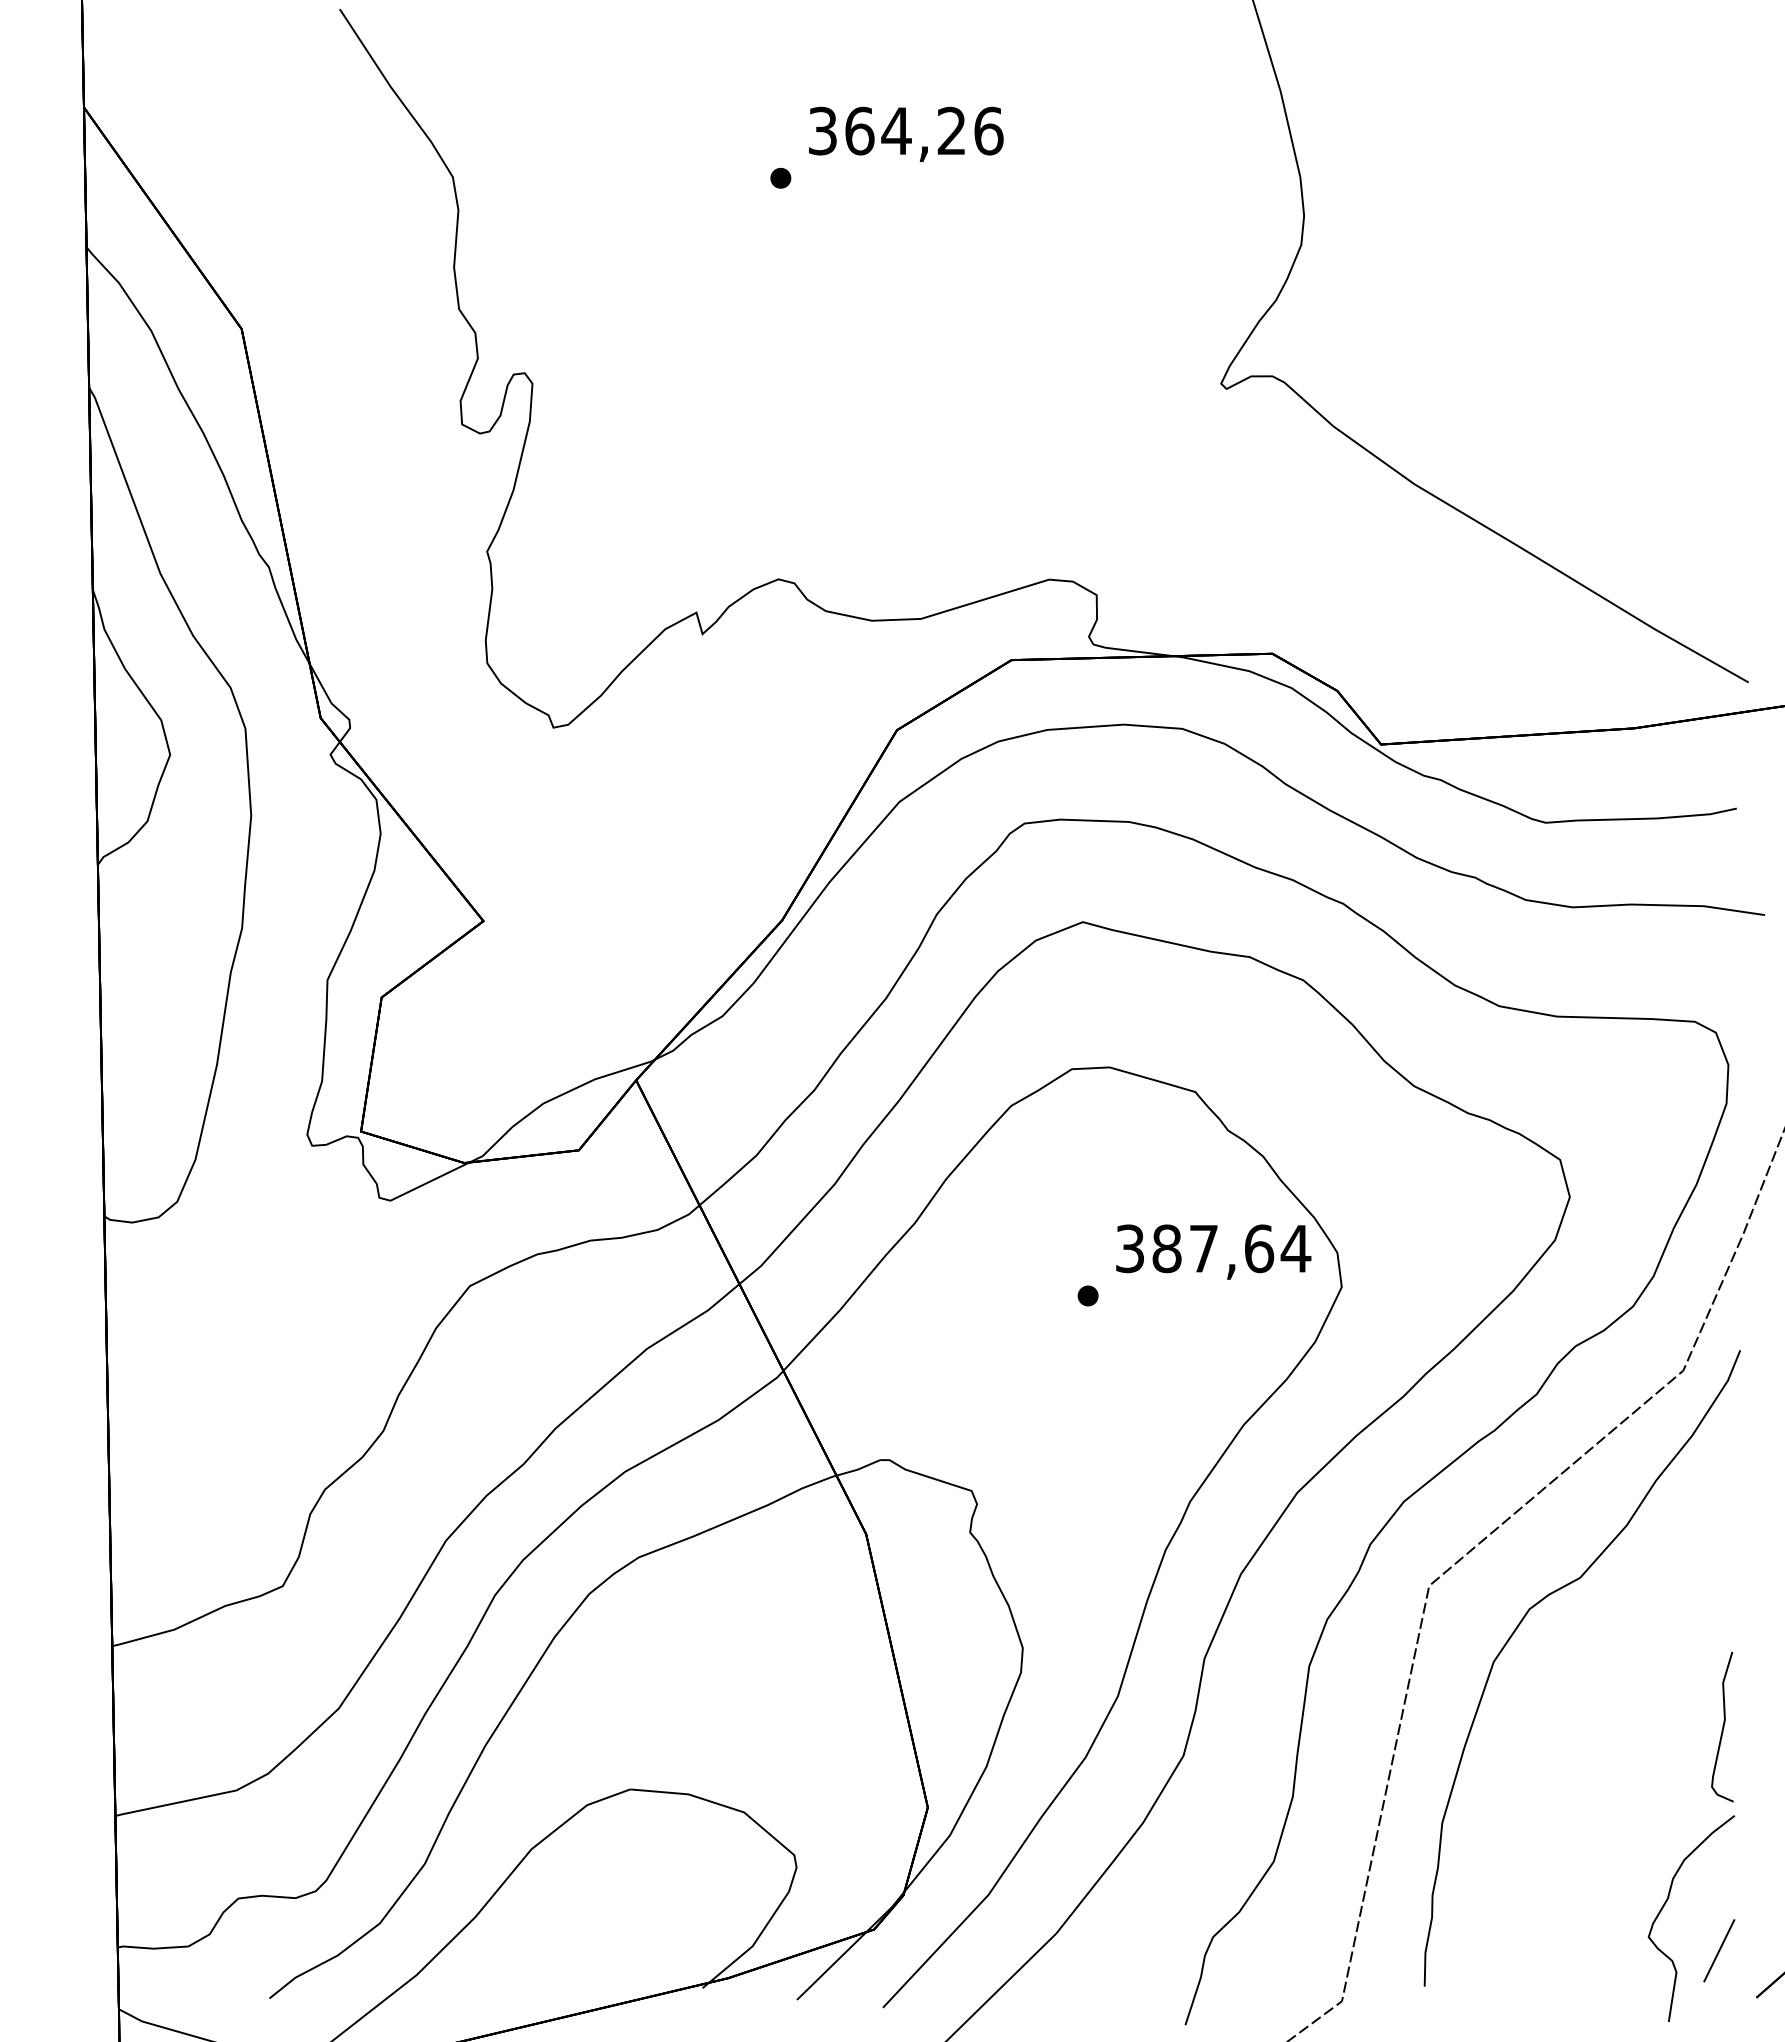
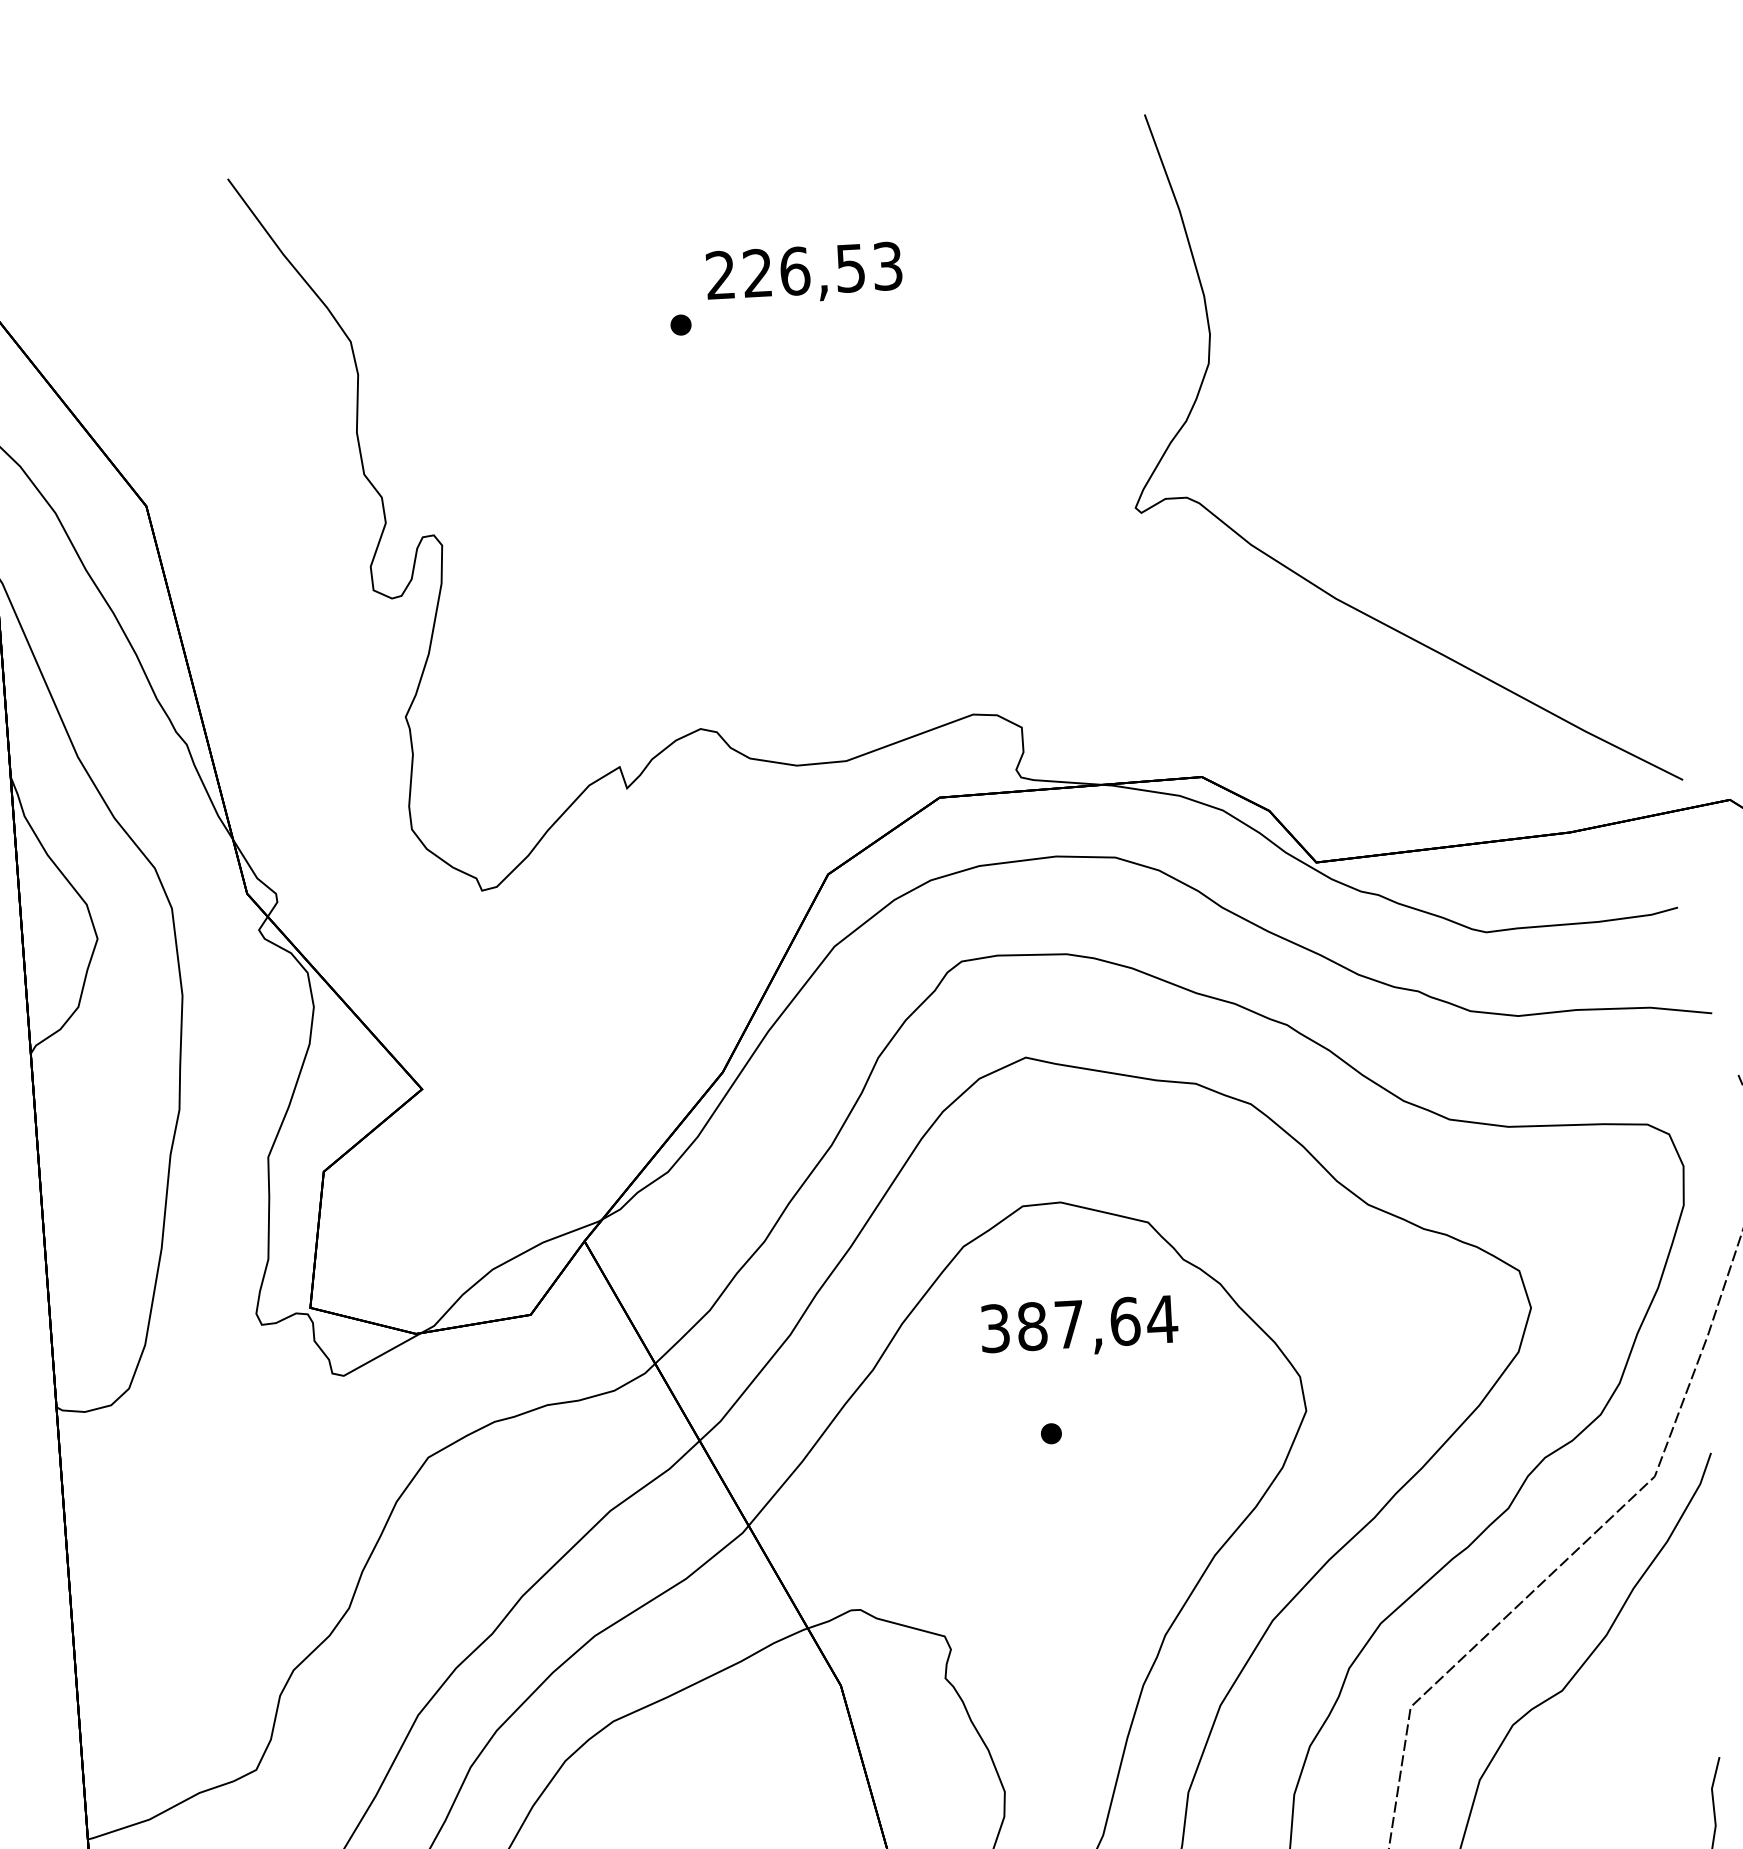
text: (905, 130) -> (803, 270), 364,26 -> 226,53
text: (1213, 1251) -> (1079, 1326), moved

